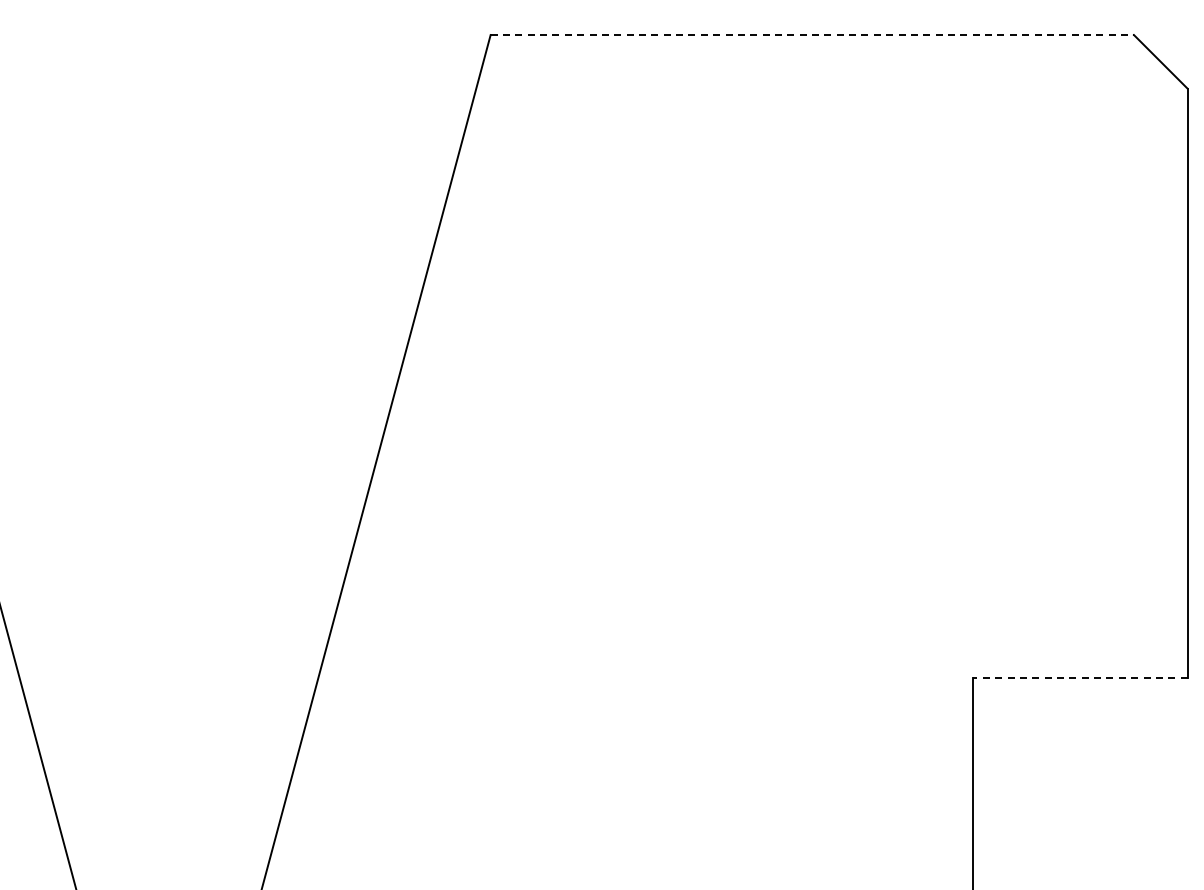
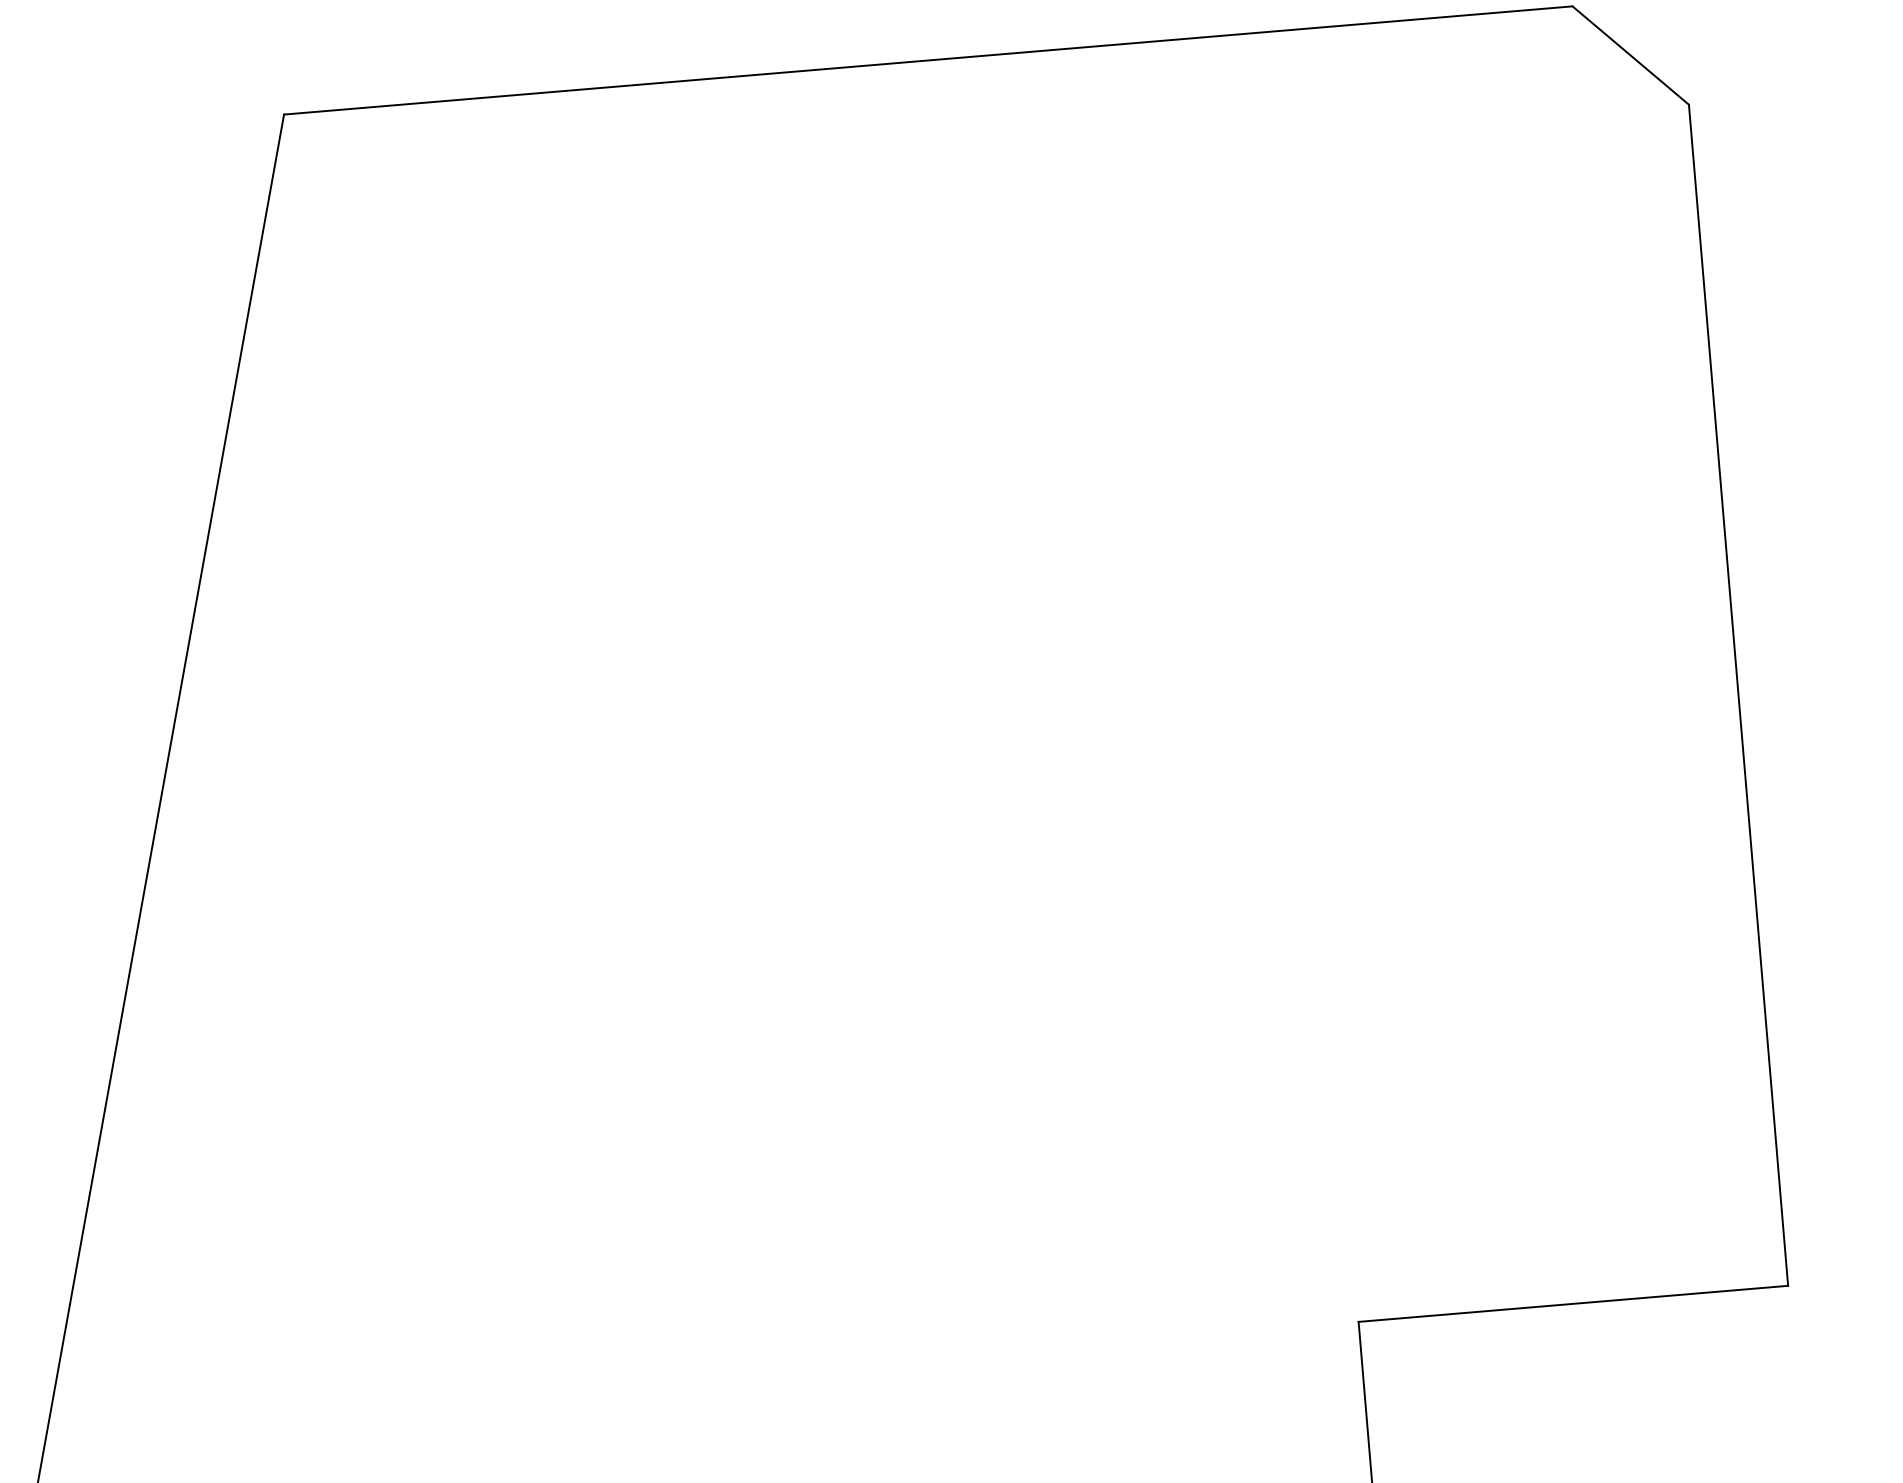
line: (812, 35) -> (928, 61), dashed -> solid
line: (1079, 678) -> (1571, 1304), dashed -> solid

